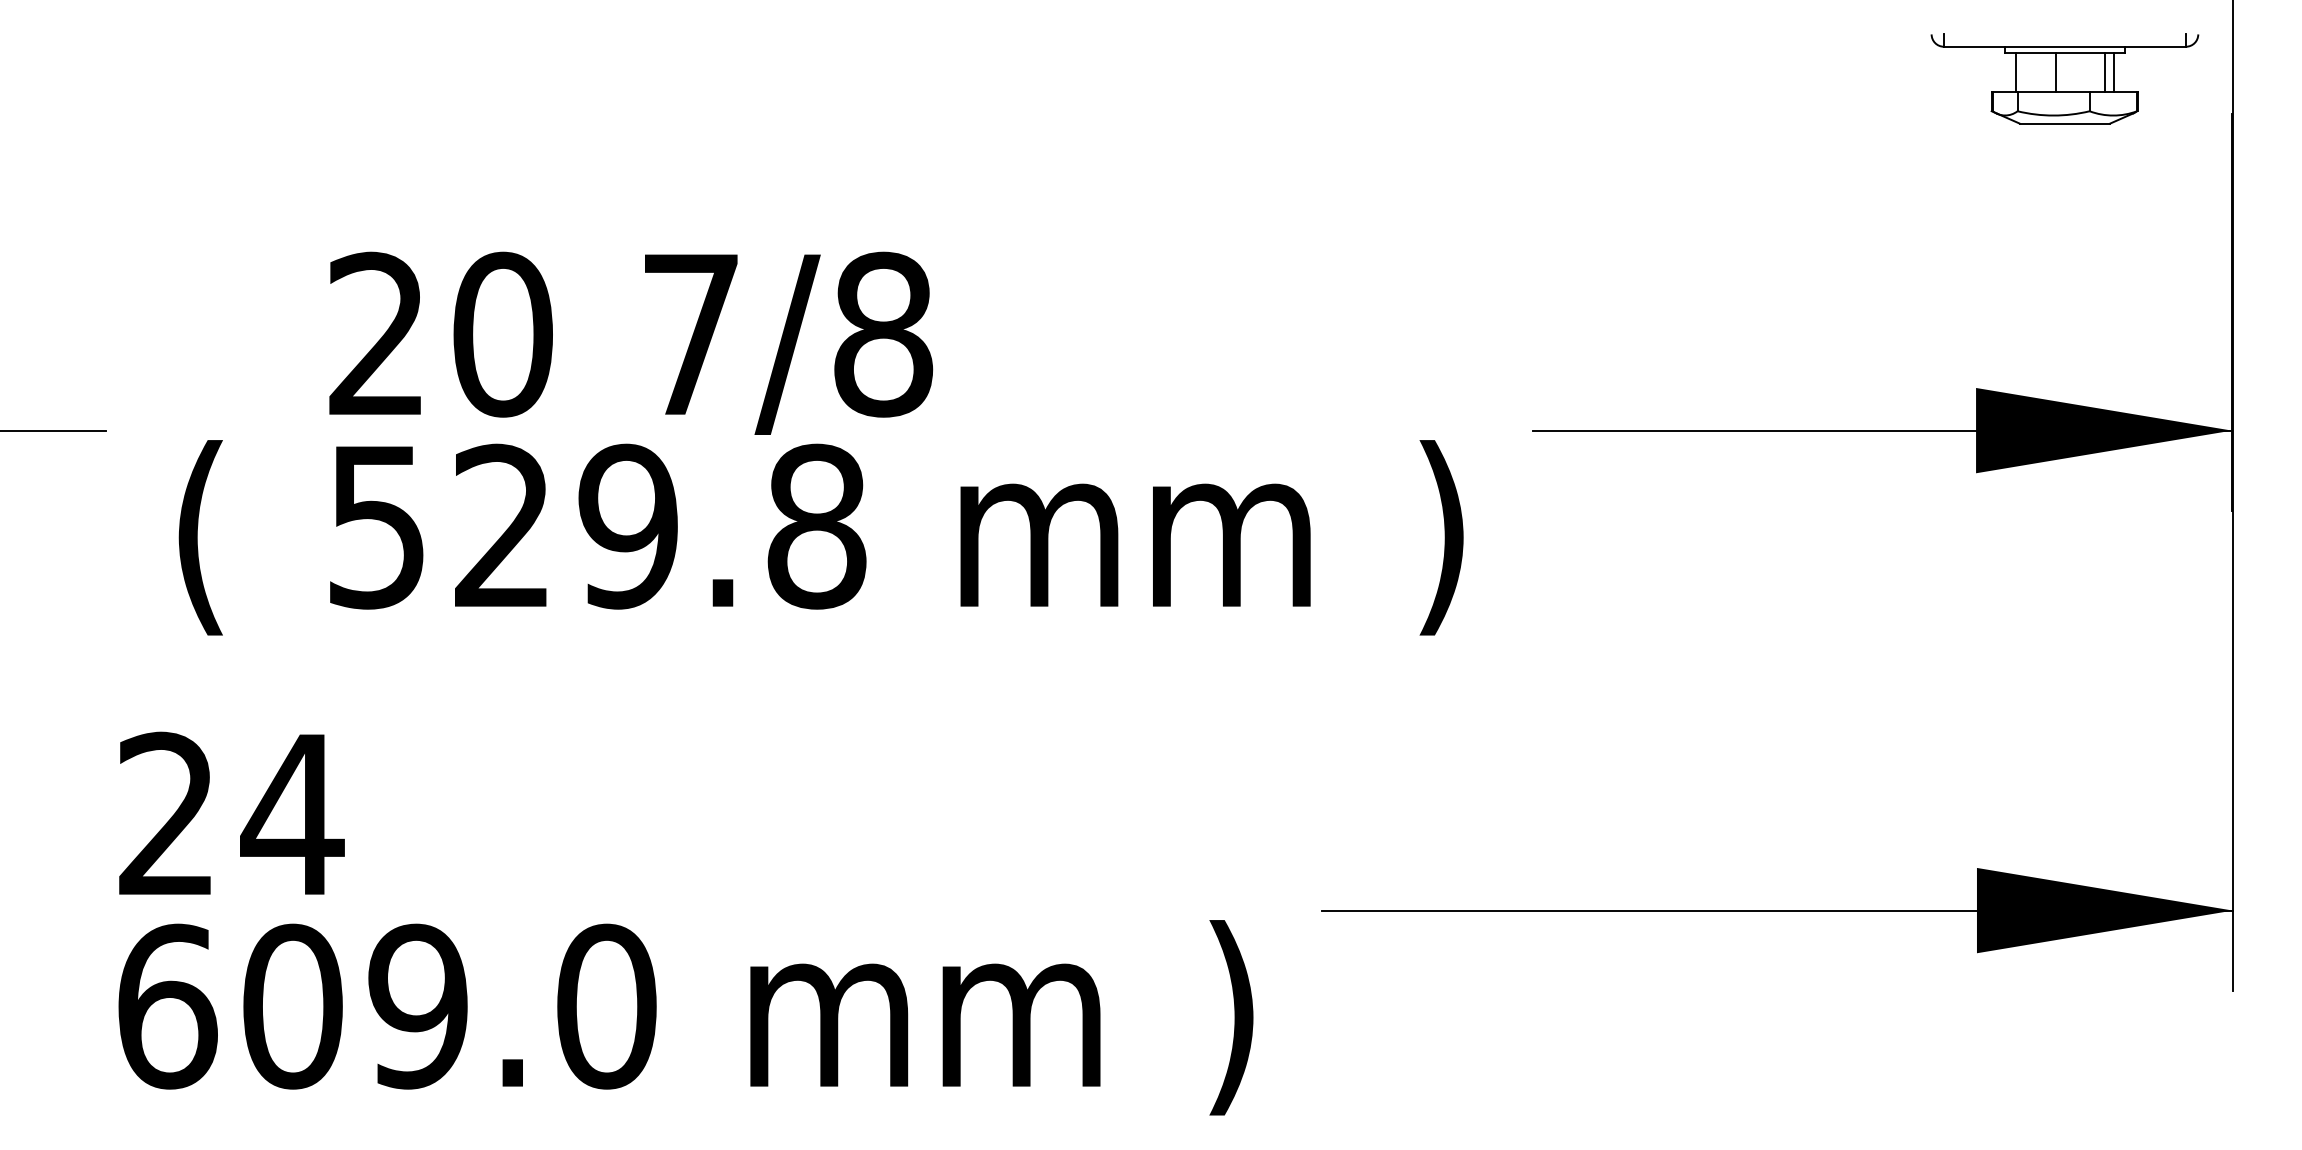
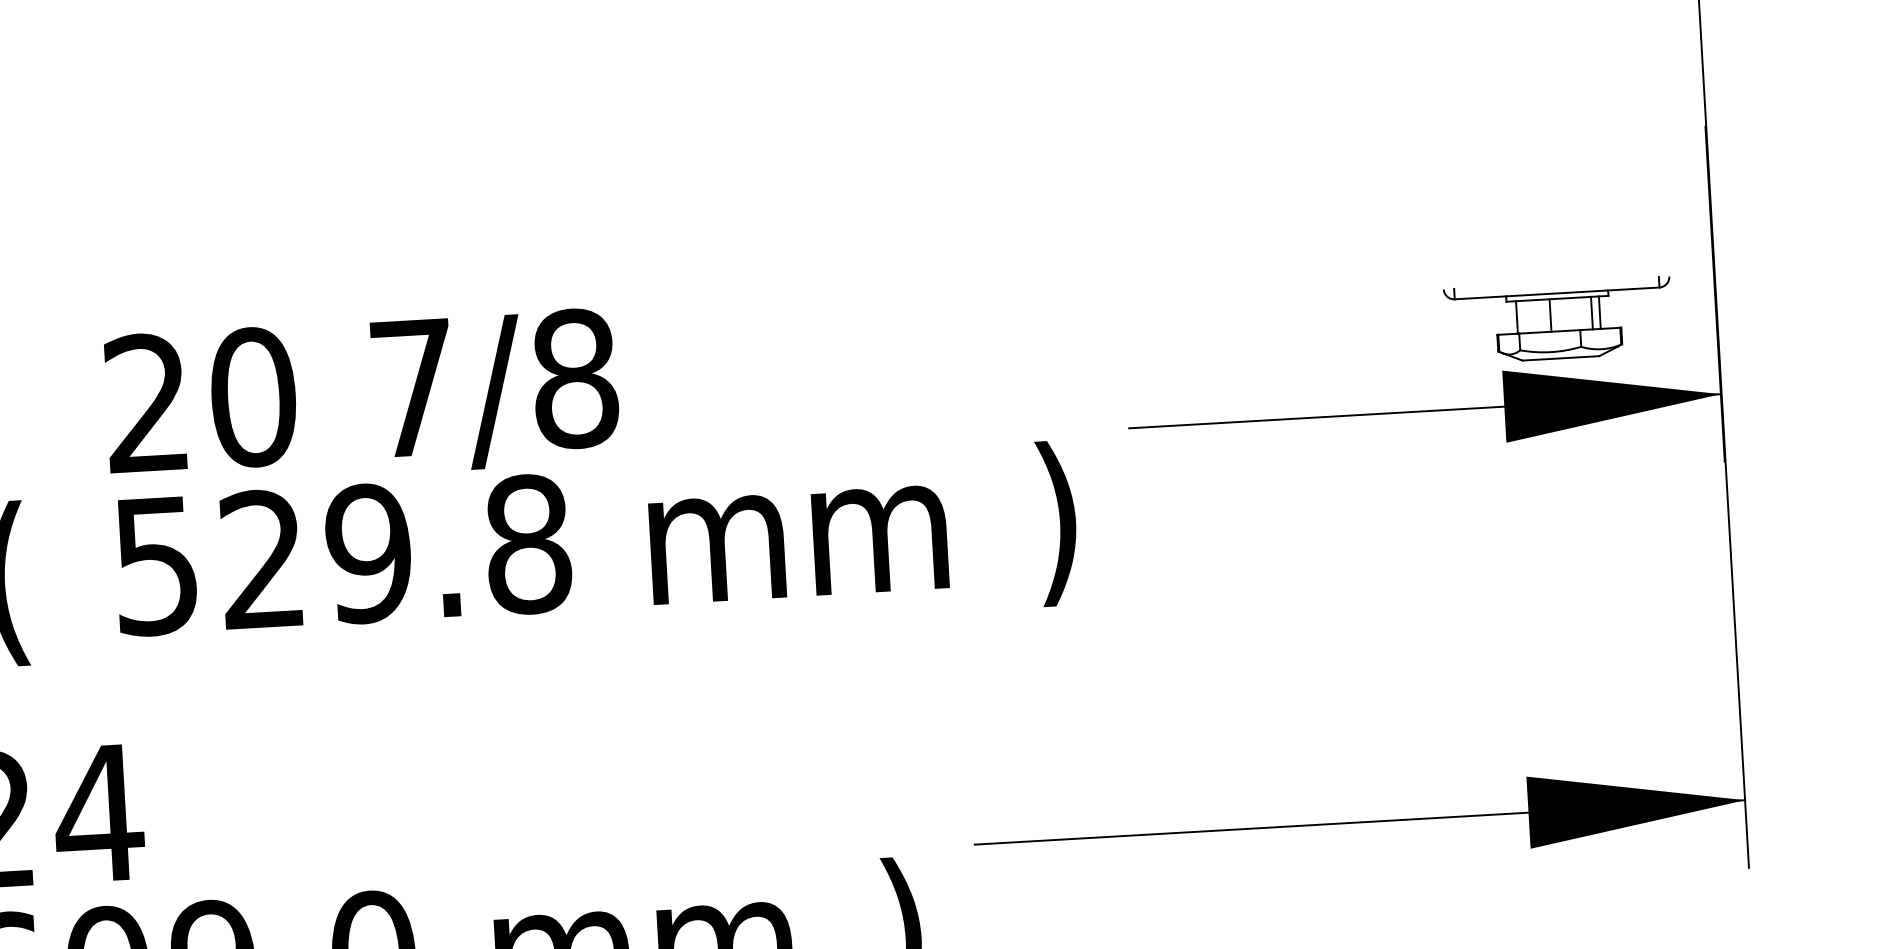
part: (2064, 78) -> (1558, 320), moved

